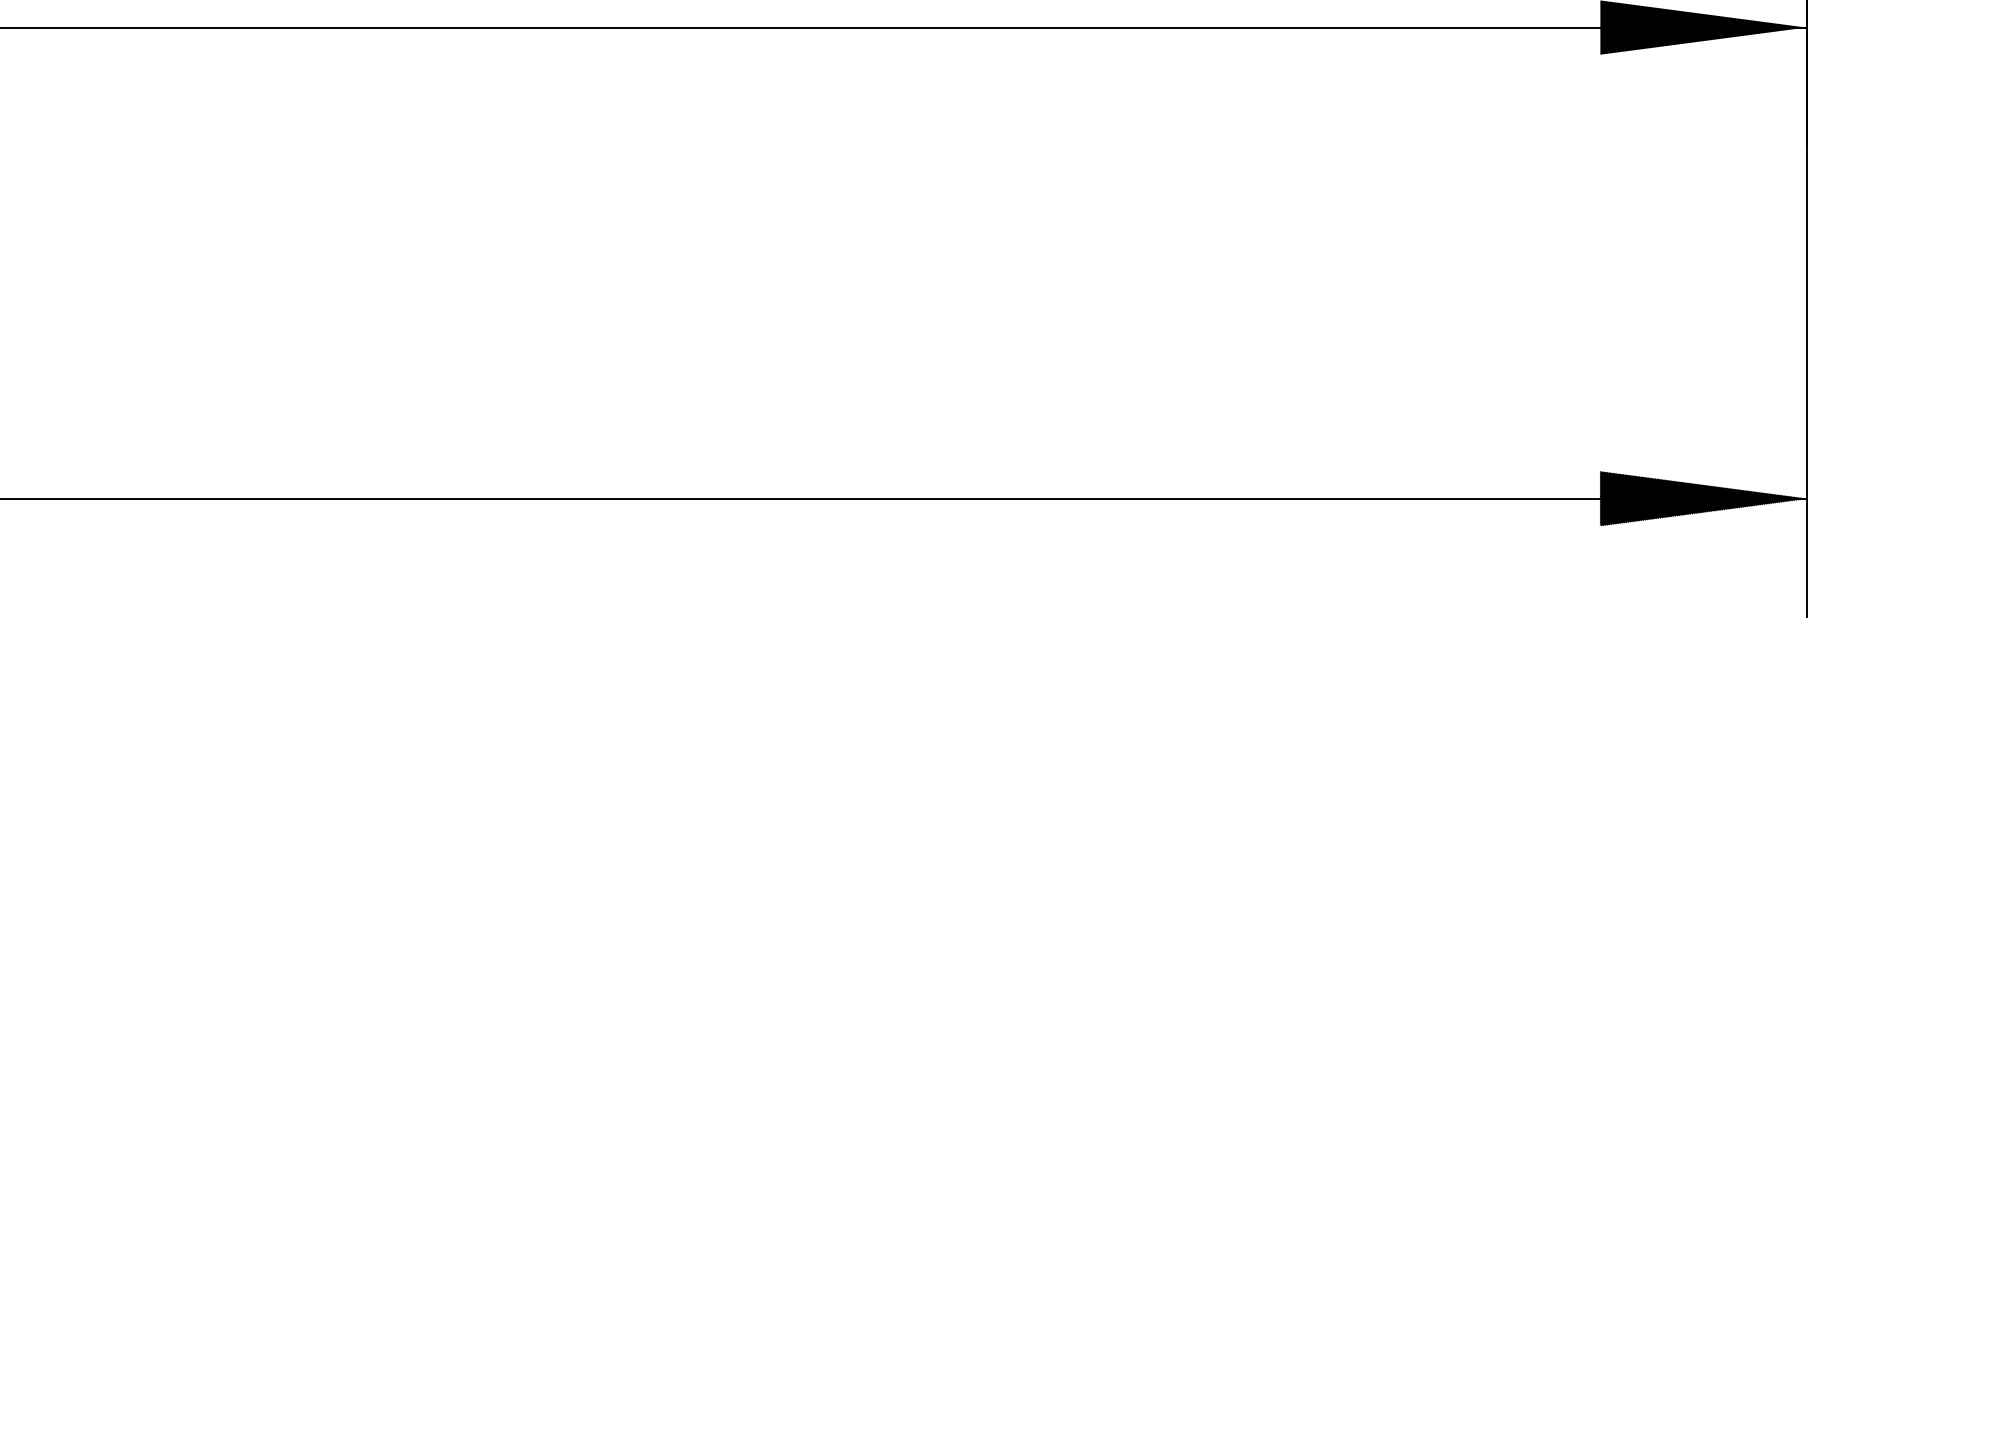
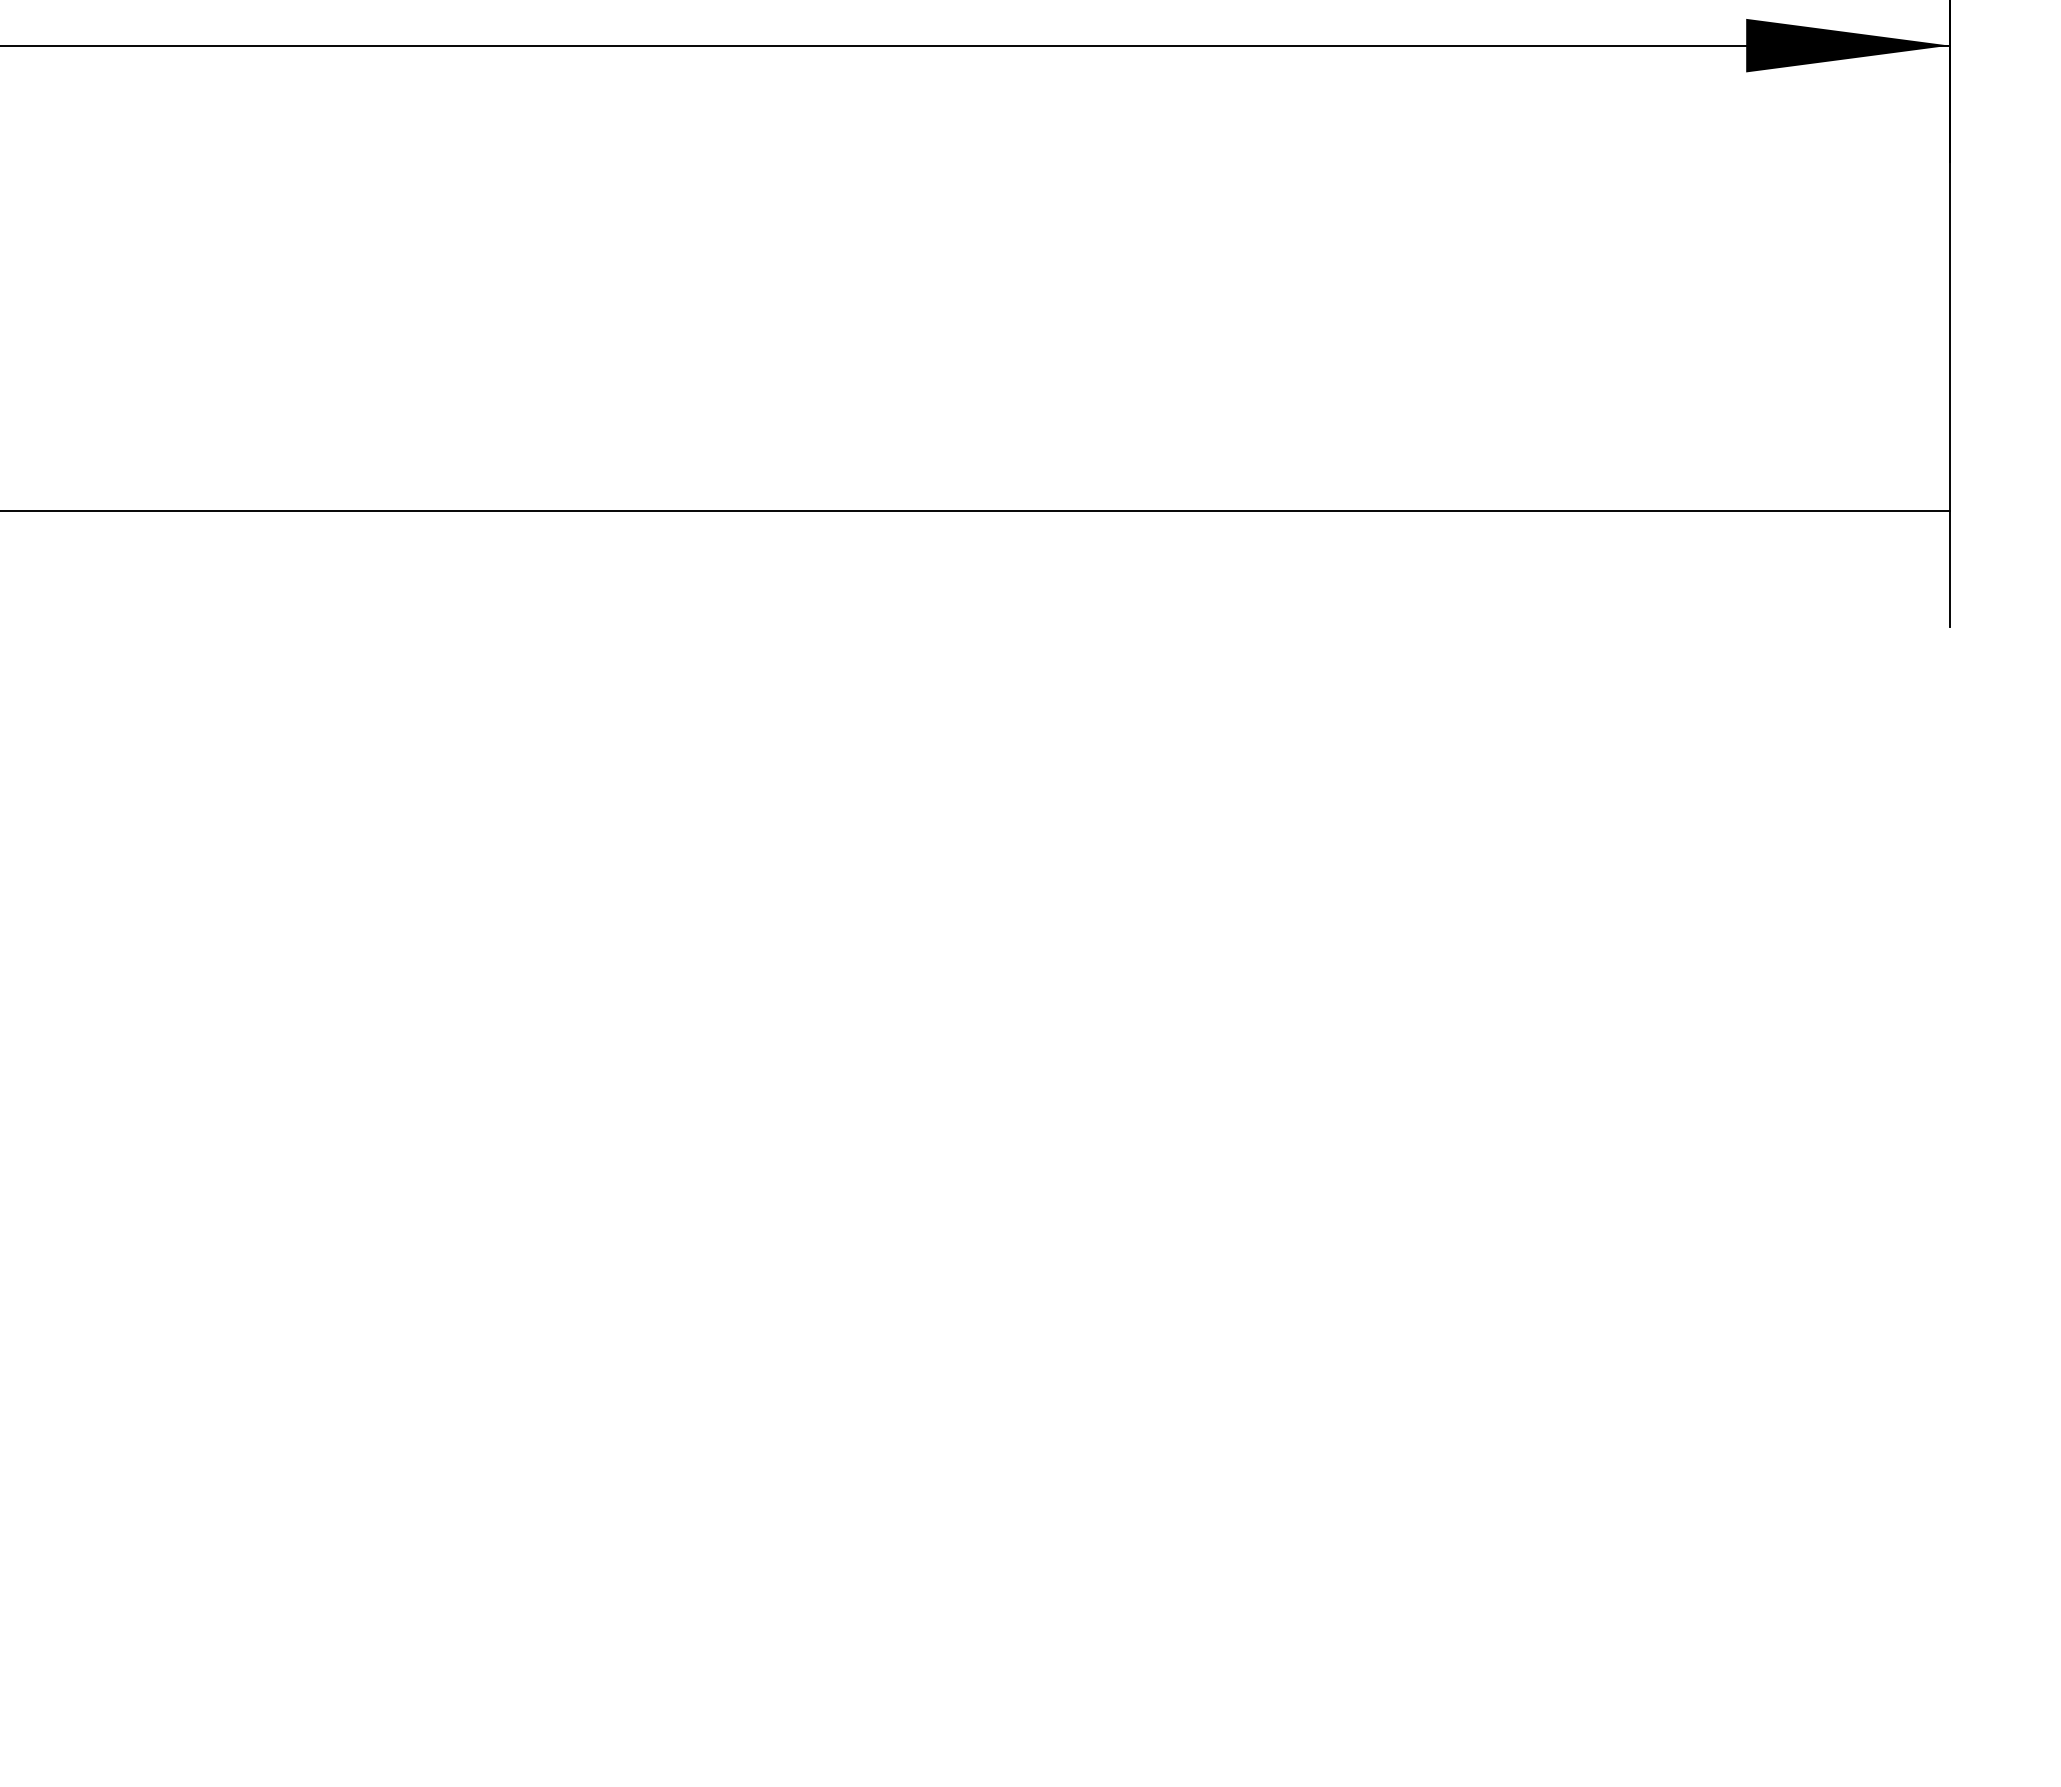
hatch: (1703, 498) -> (1847, 510), removed

